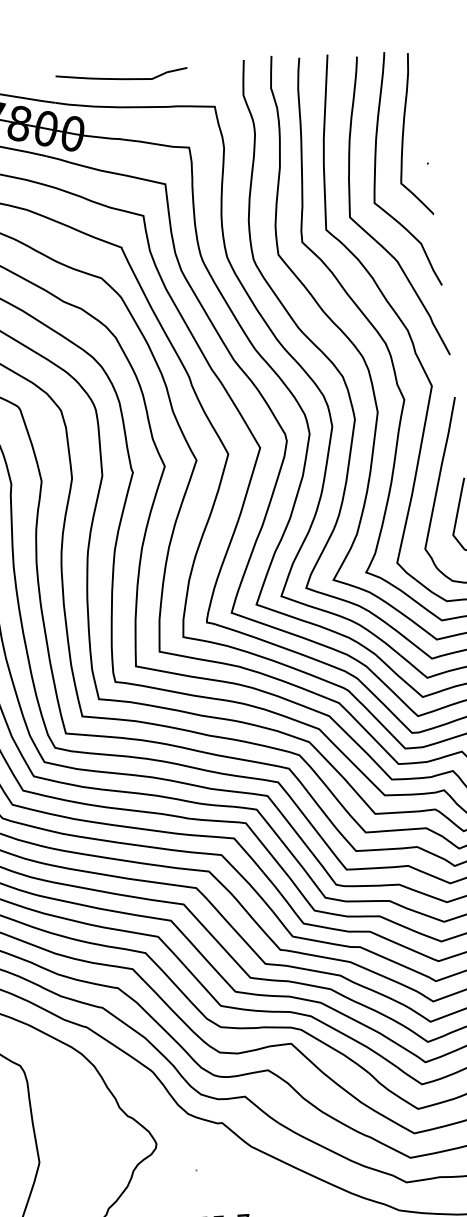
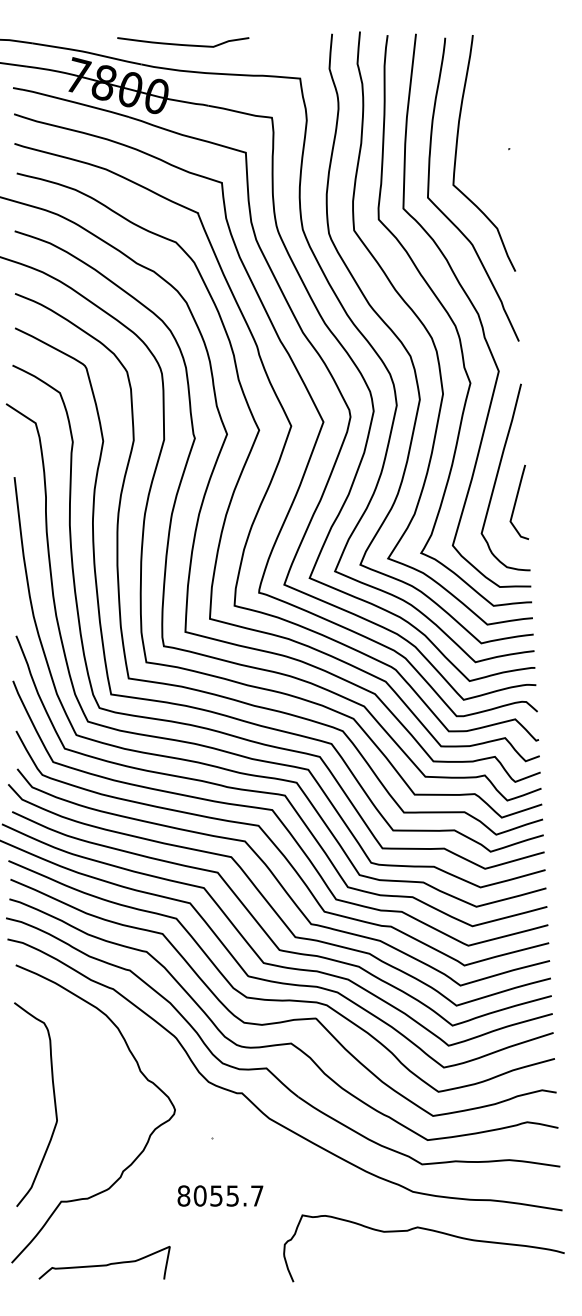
curve: (122, 78) -> (183, 44), moved
curve: (404, 134) -> (487, 118), removed

